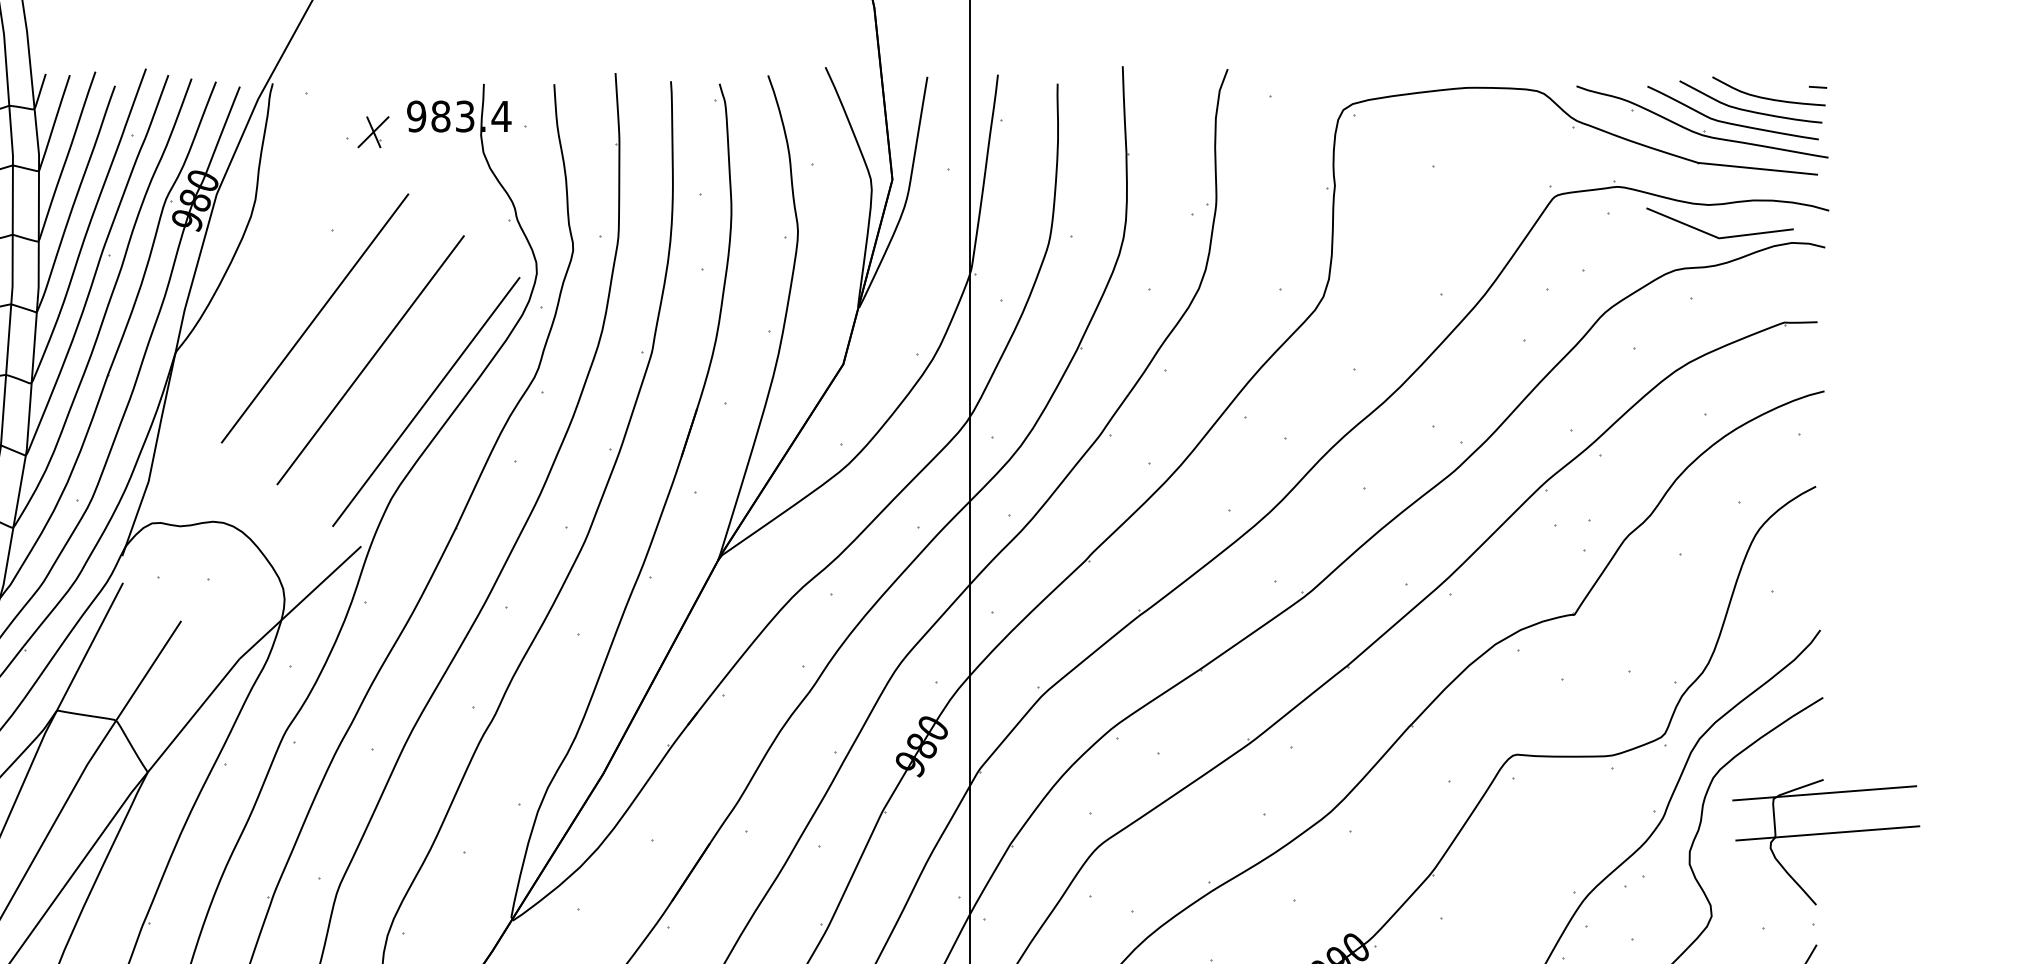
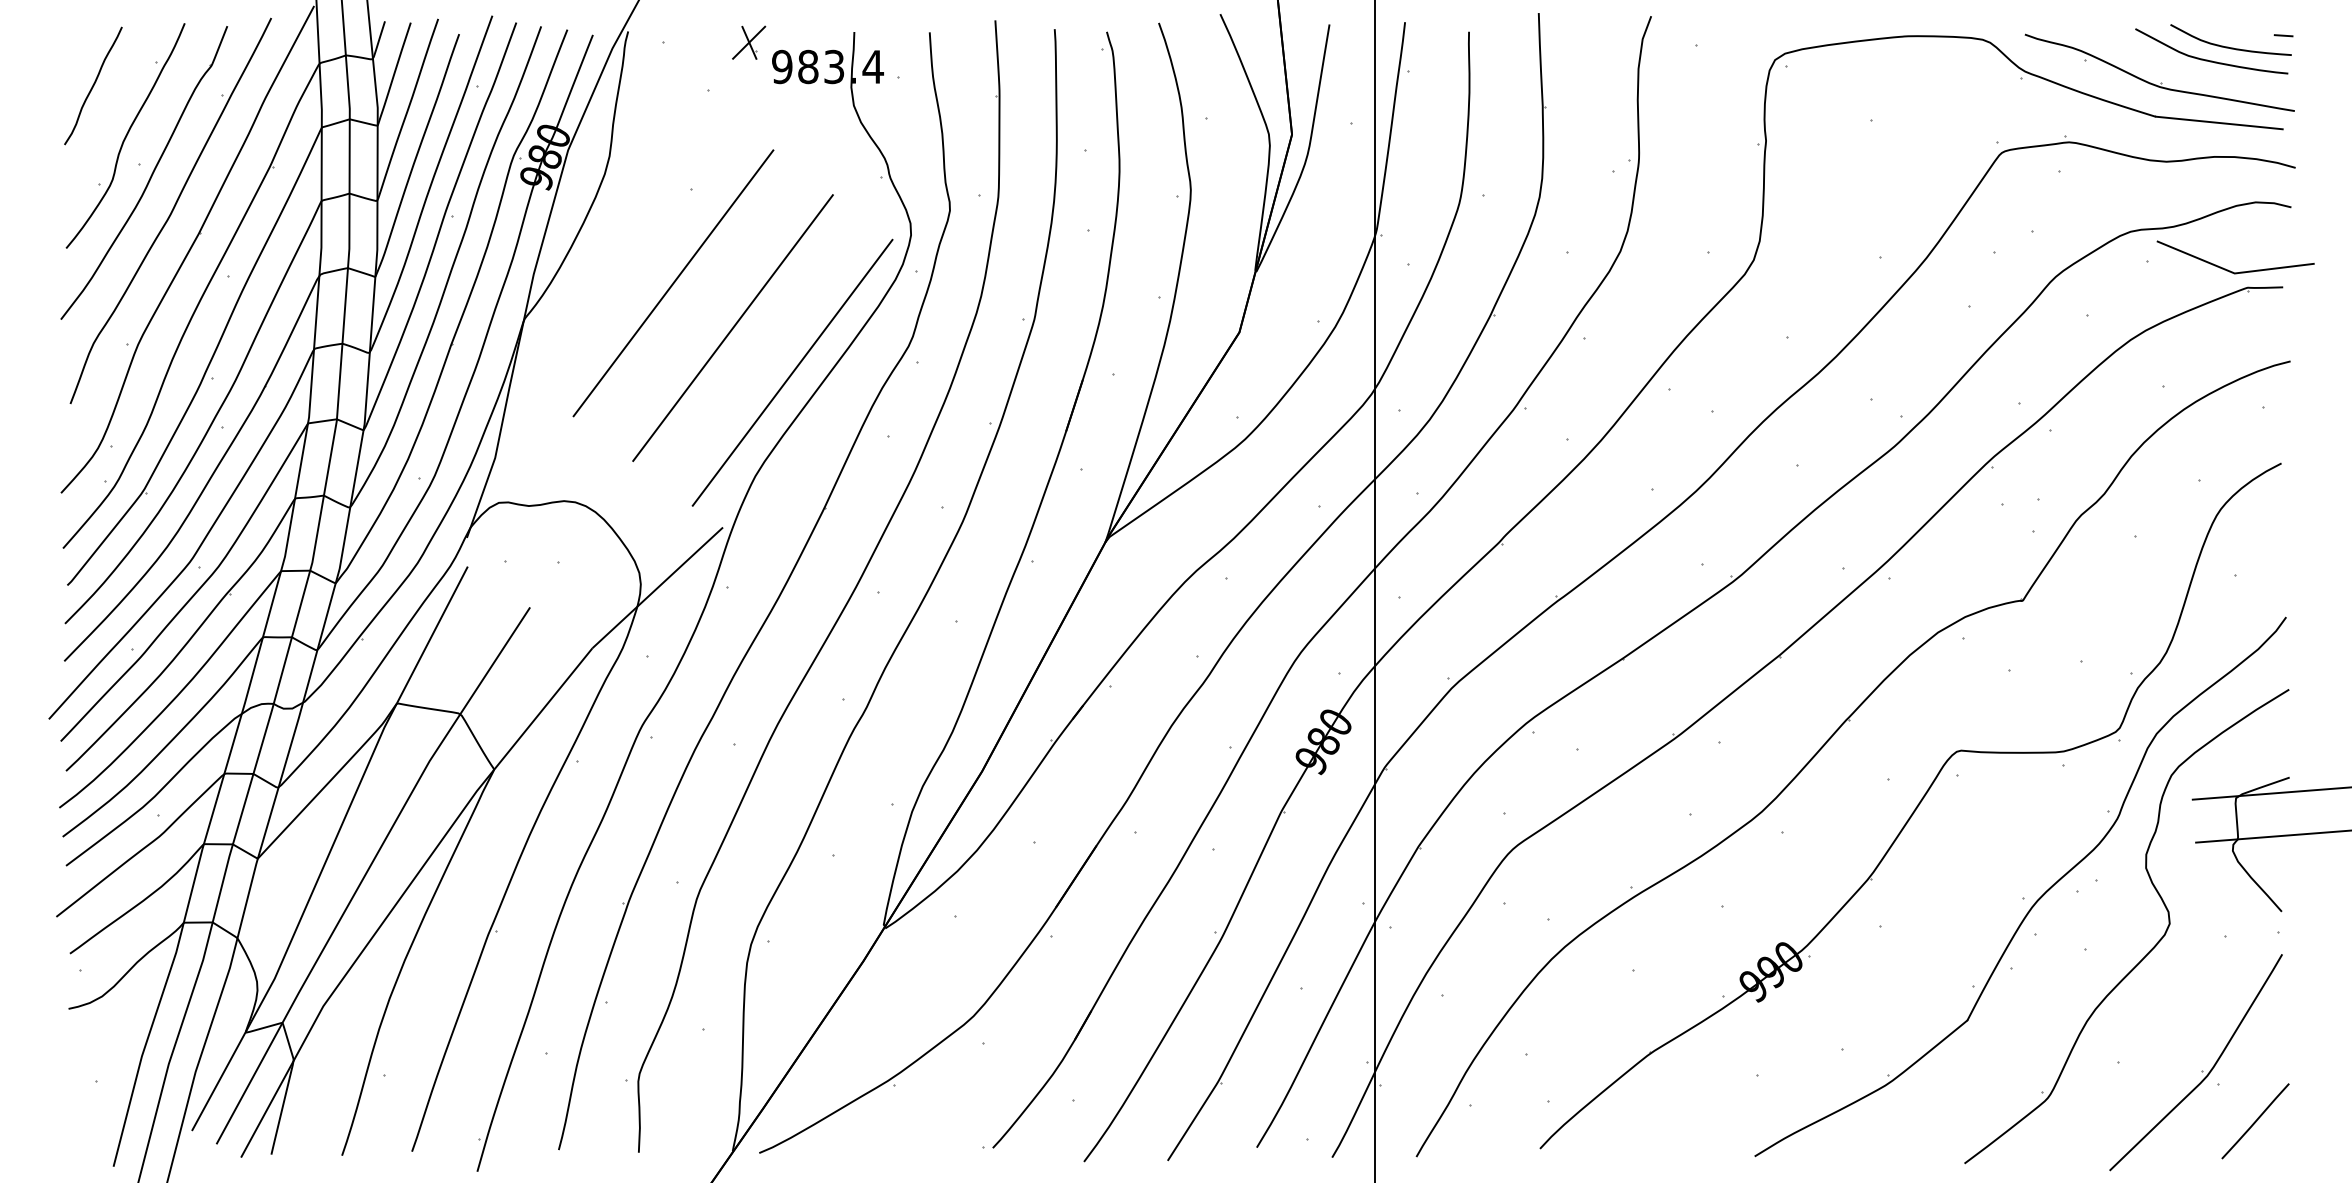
curve: (1731, 122) -> (2190, 73), removed
part: (373, 131) -> (749, 42), moved
line: (1713, 234) -> (2228, 269), moved

